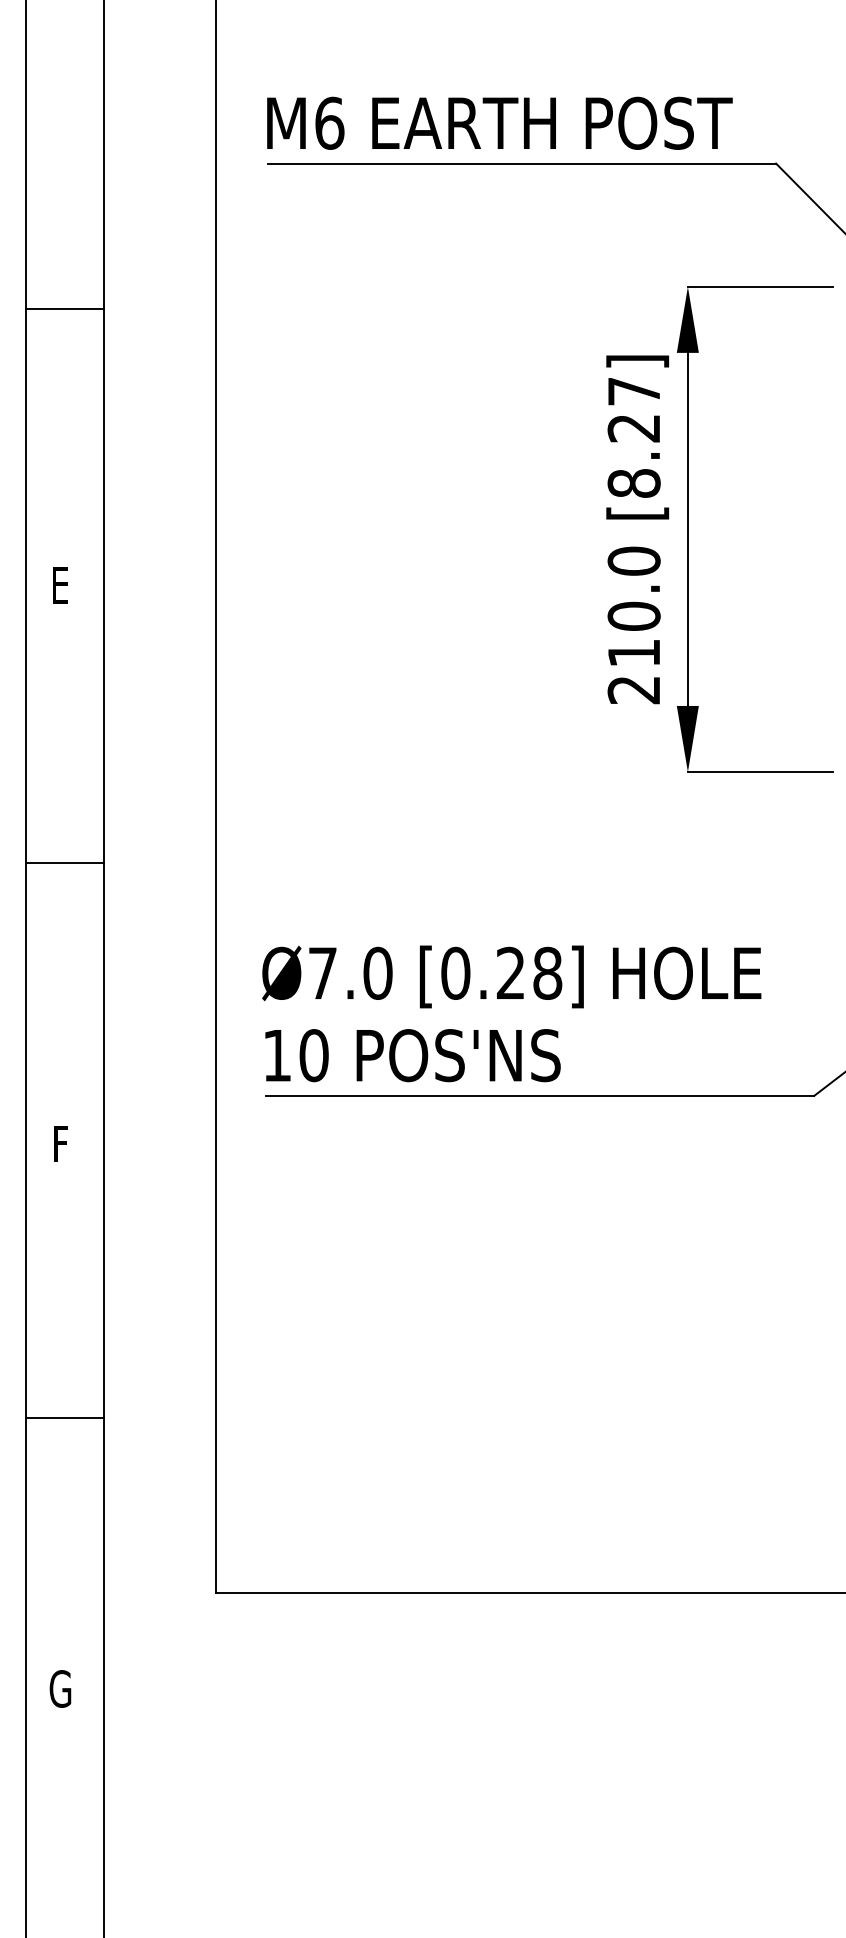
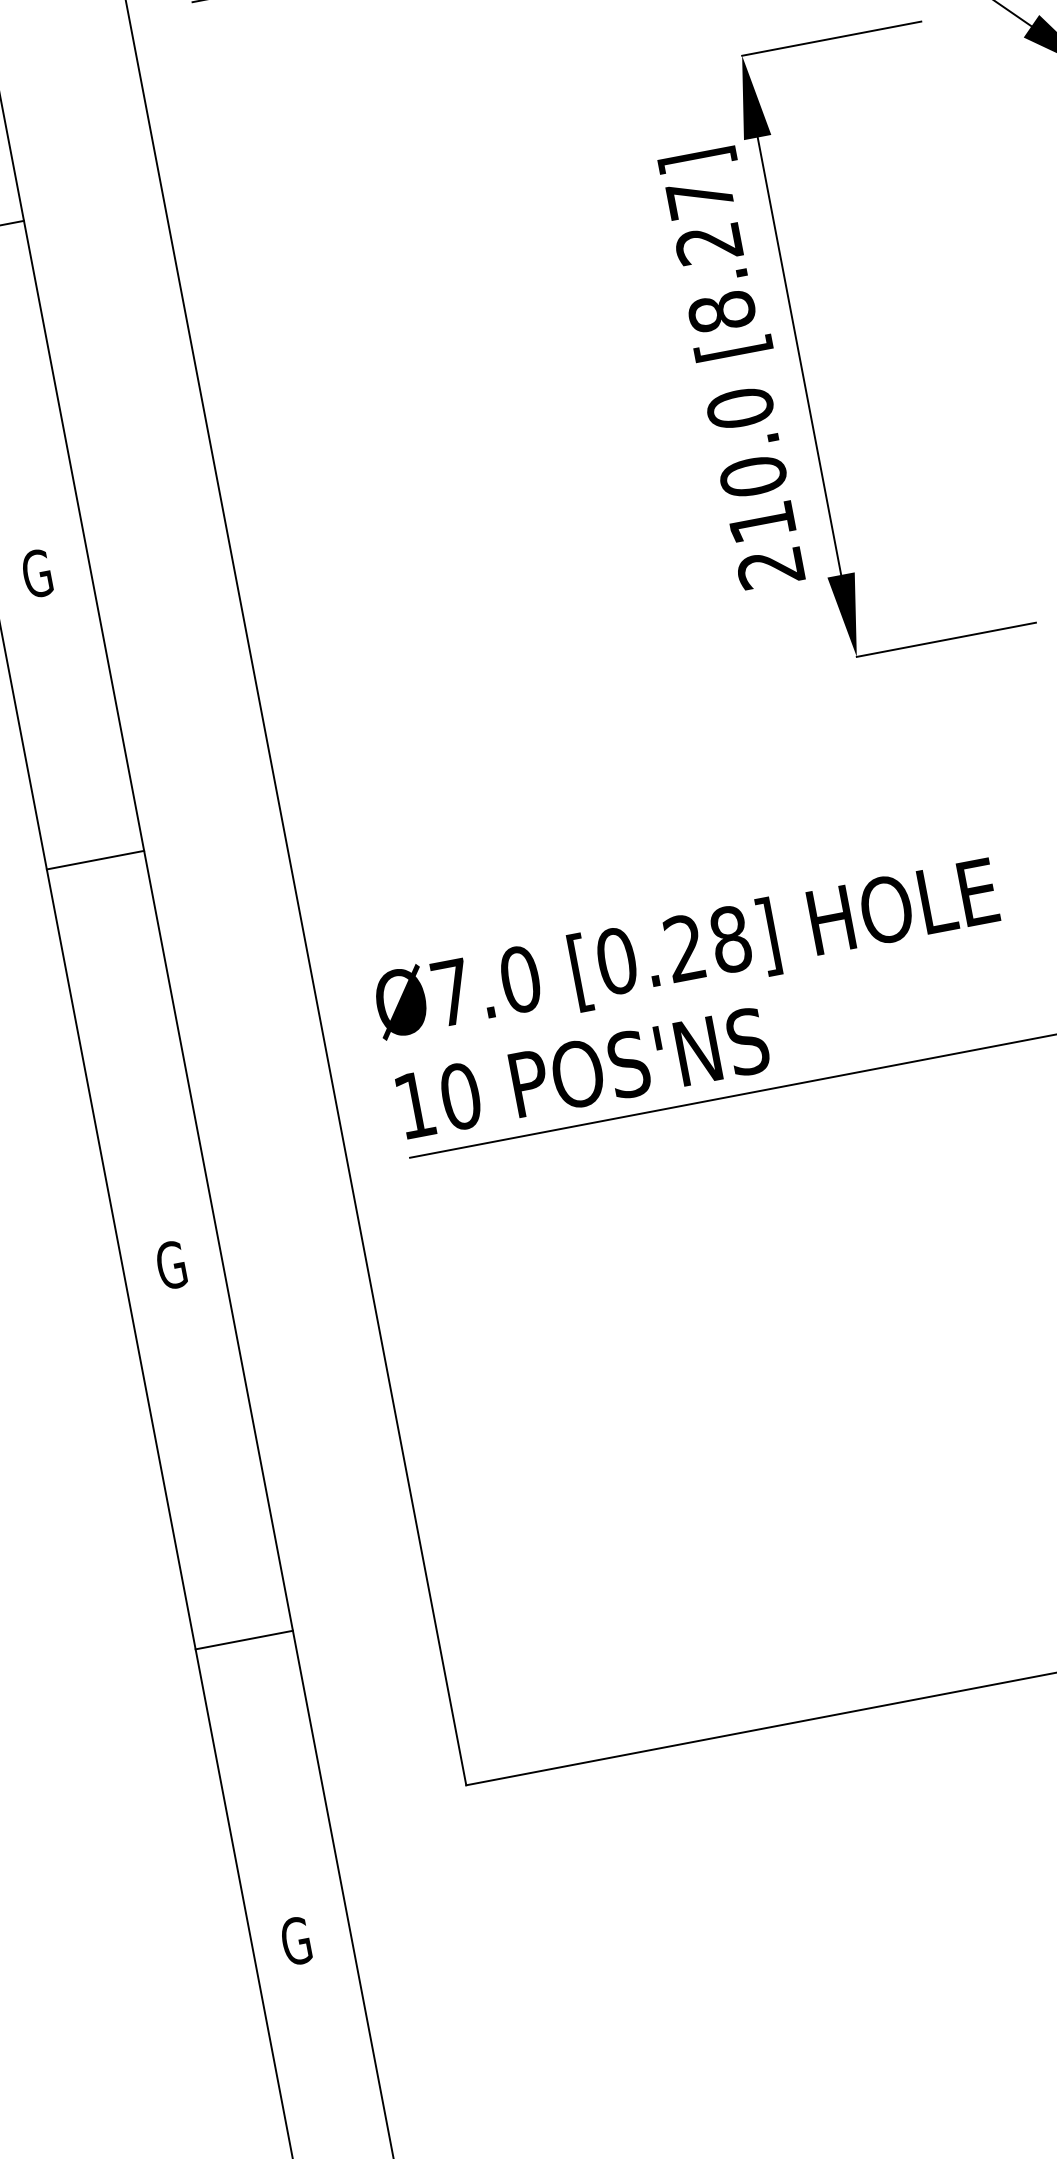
text: (61, 585) -> (36, 573), E -> G
line: (64, 863) -> (95, 860), moved
text: (63, 1144) -> (171, 1265), F -> G
line: (64, 1417) -> (243, 1639), moved

